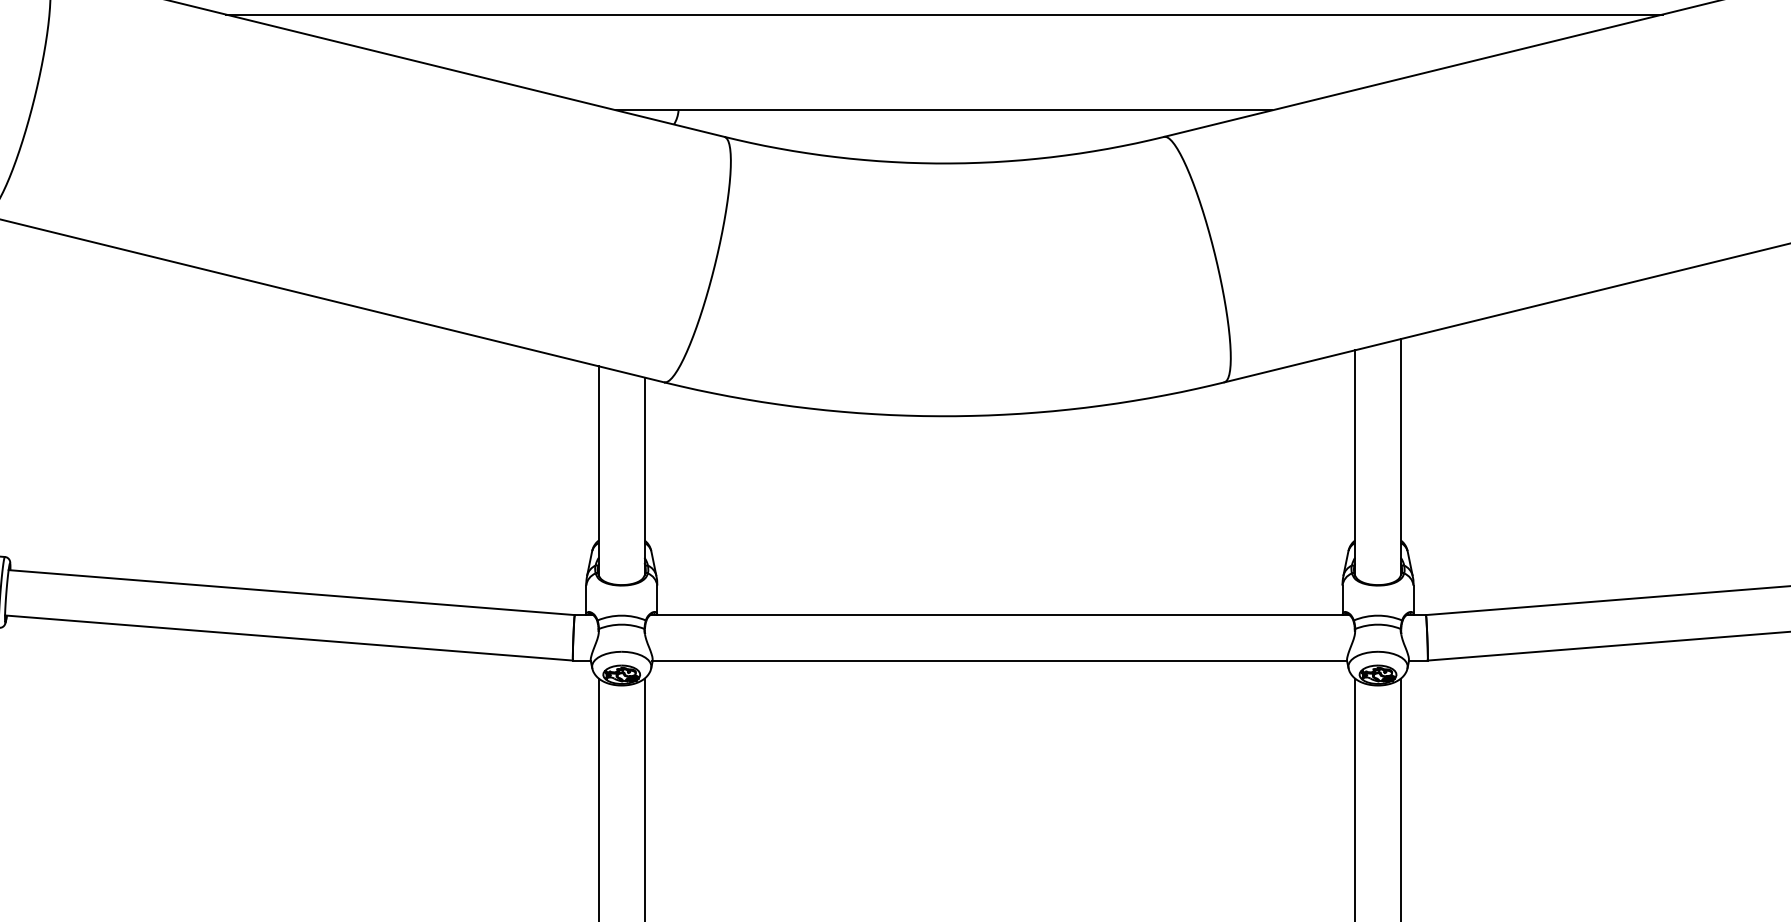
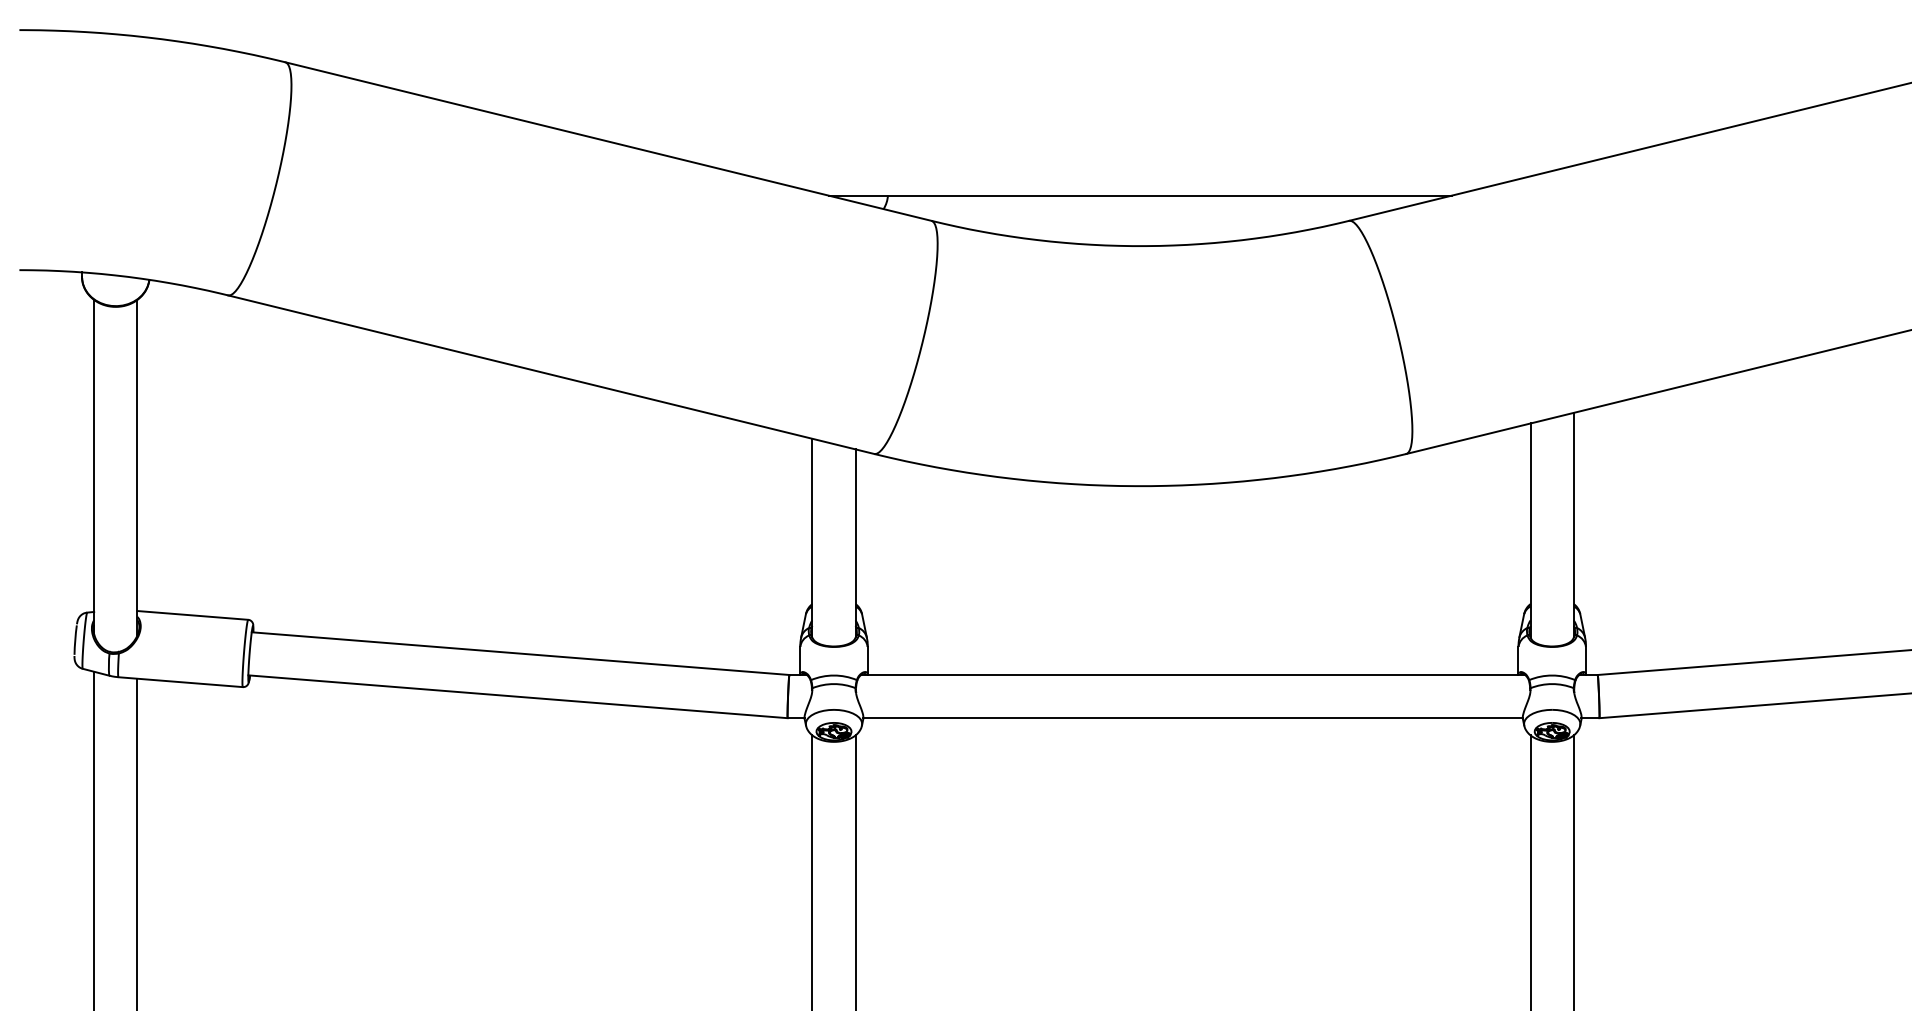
line: (943, 14) -> (1139, 104), removed

